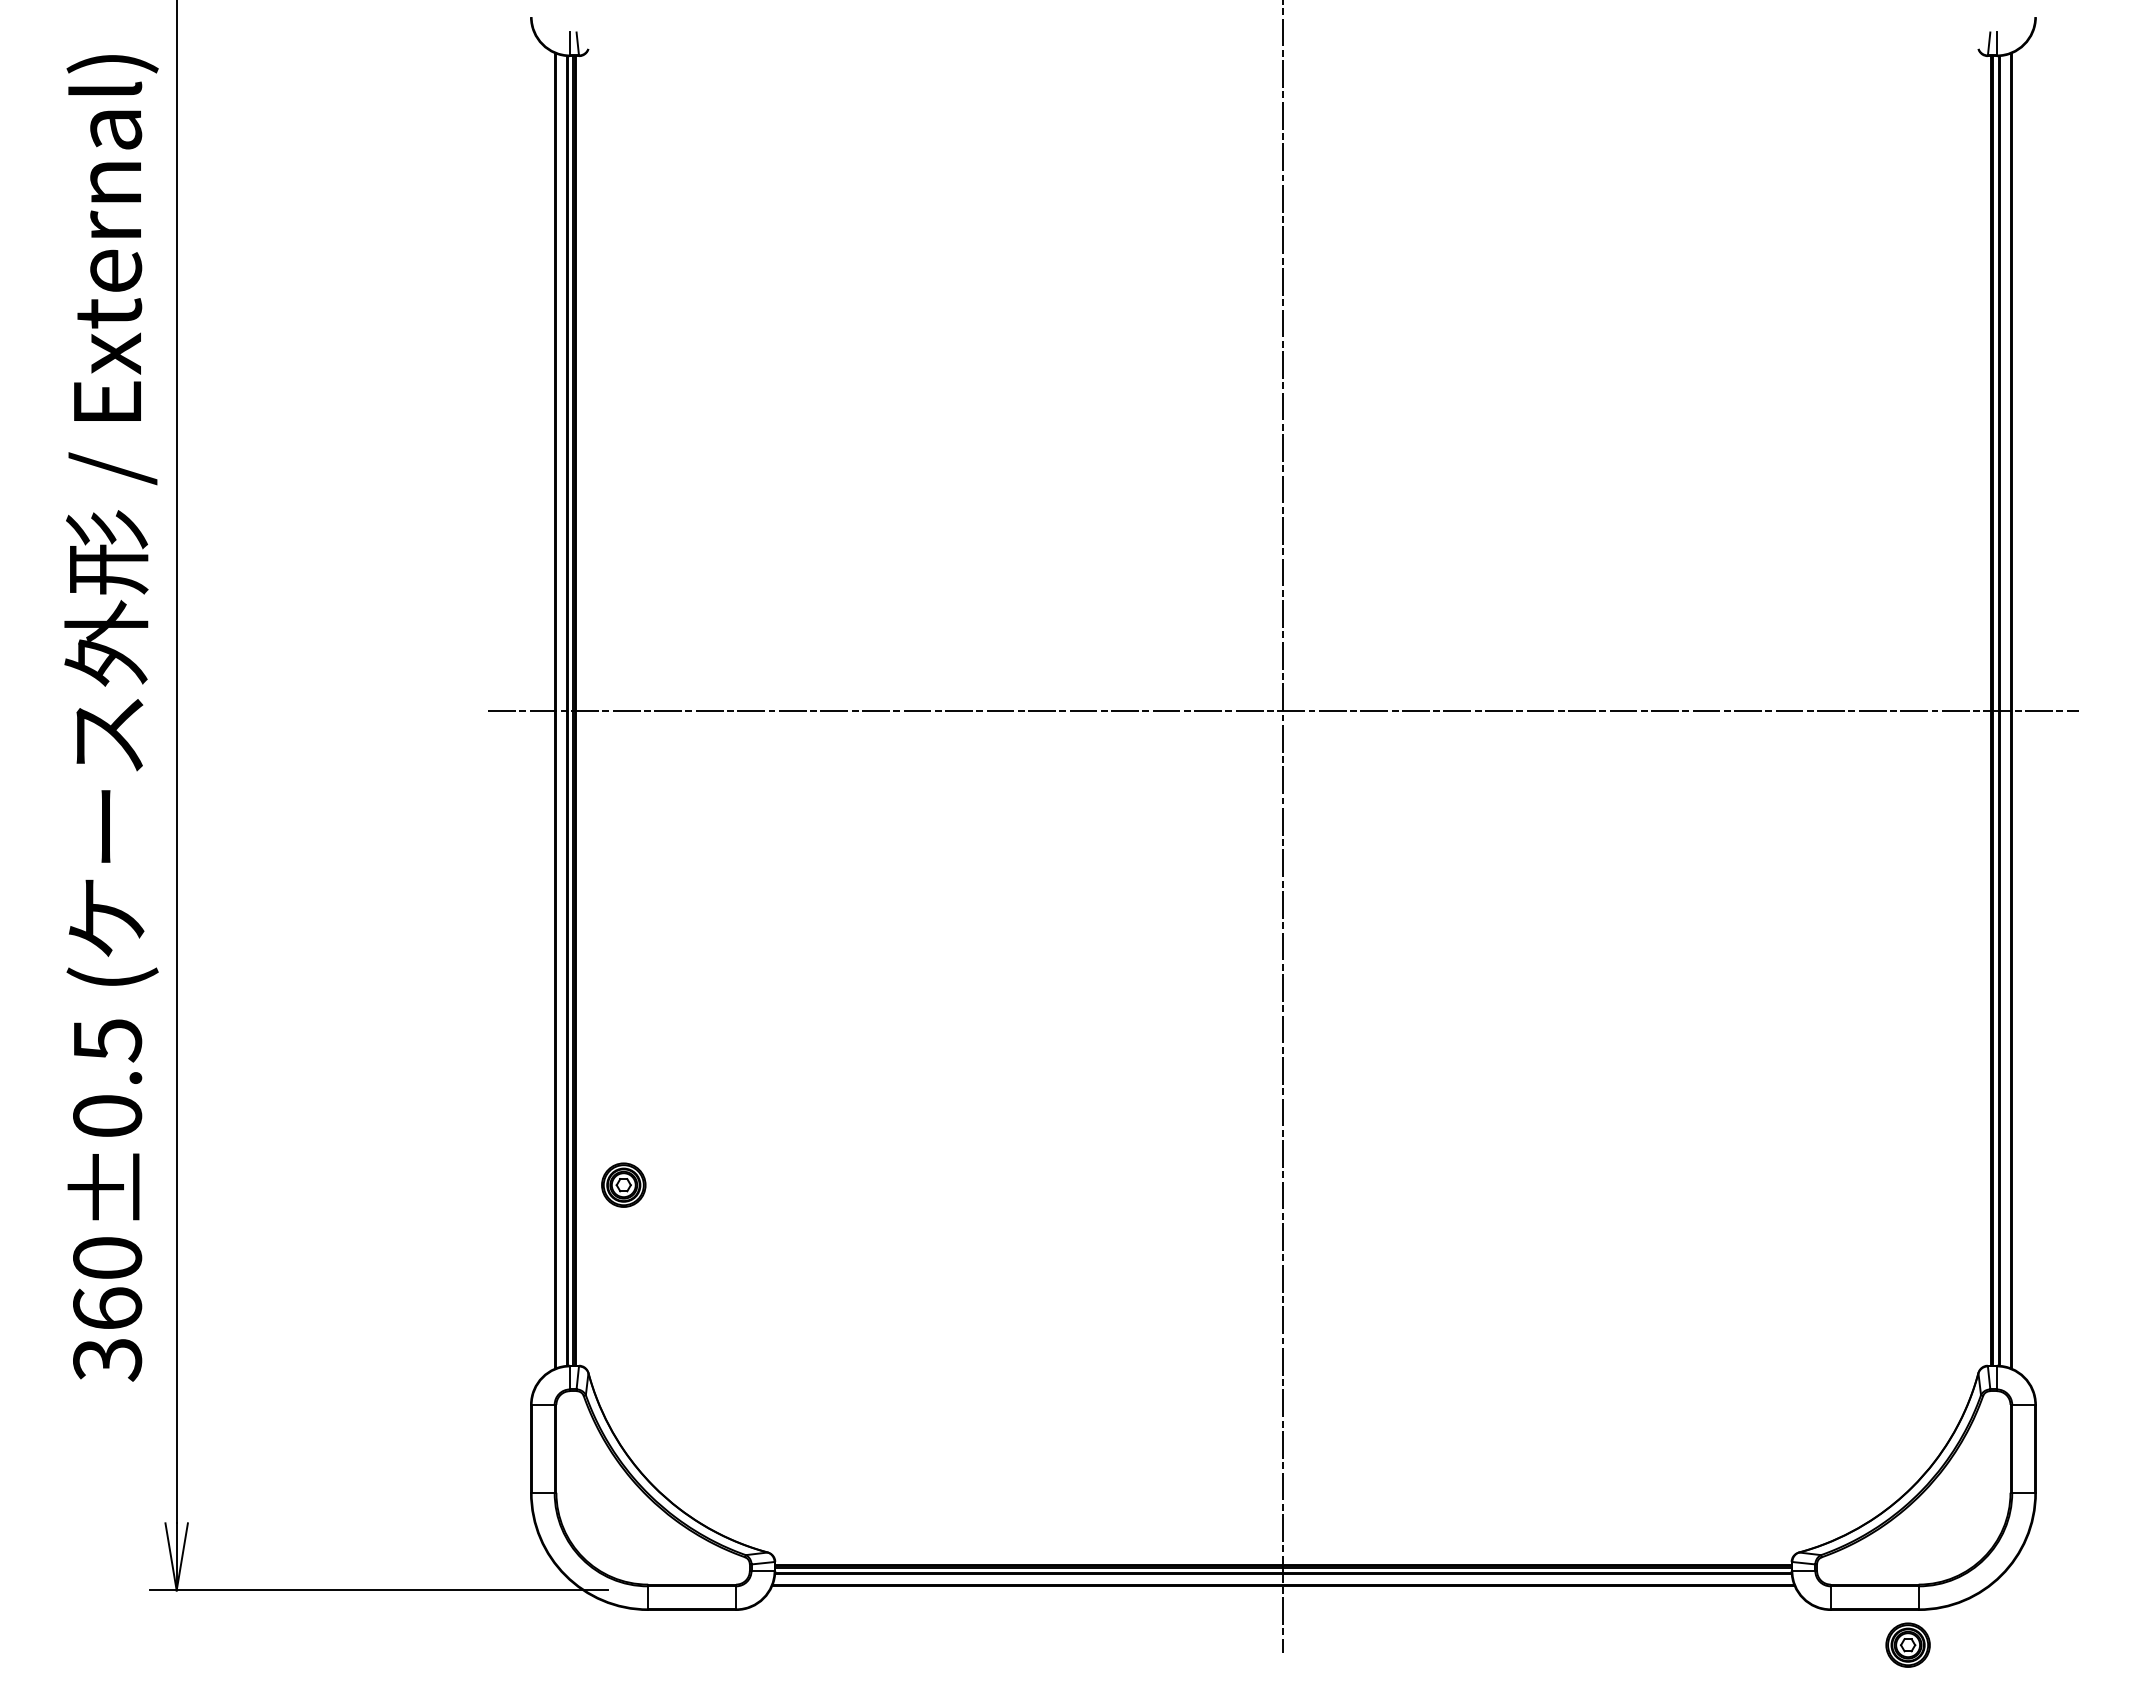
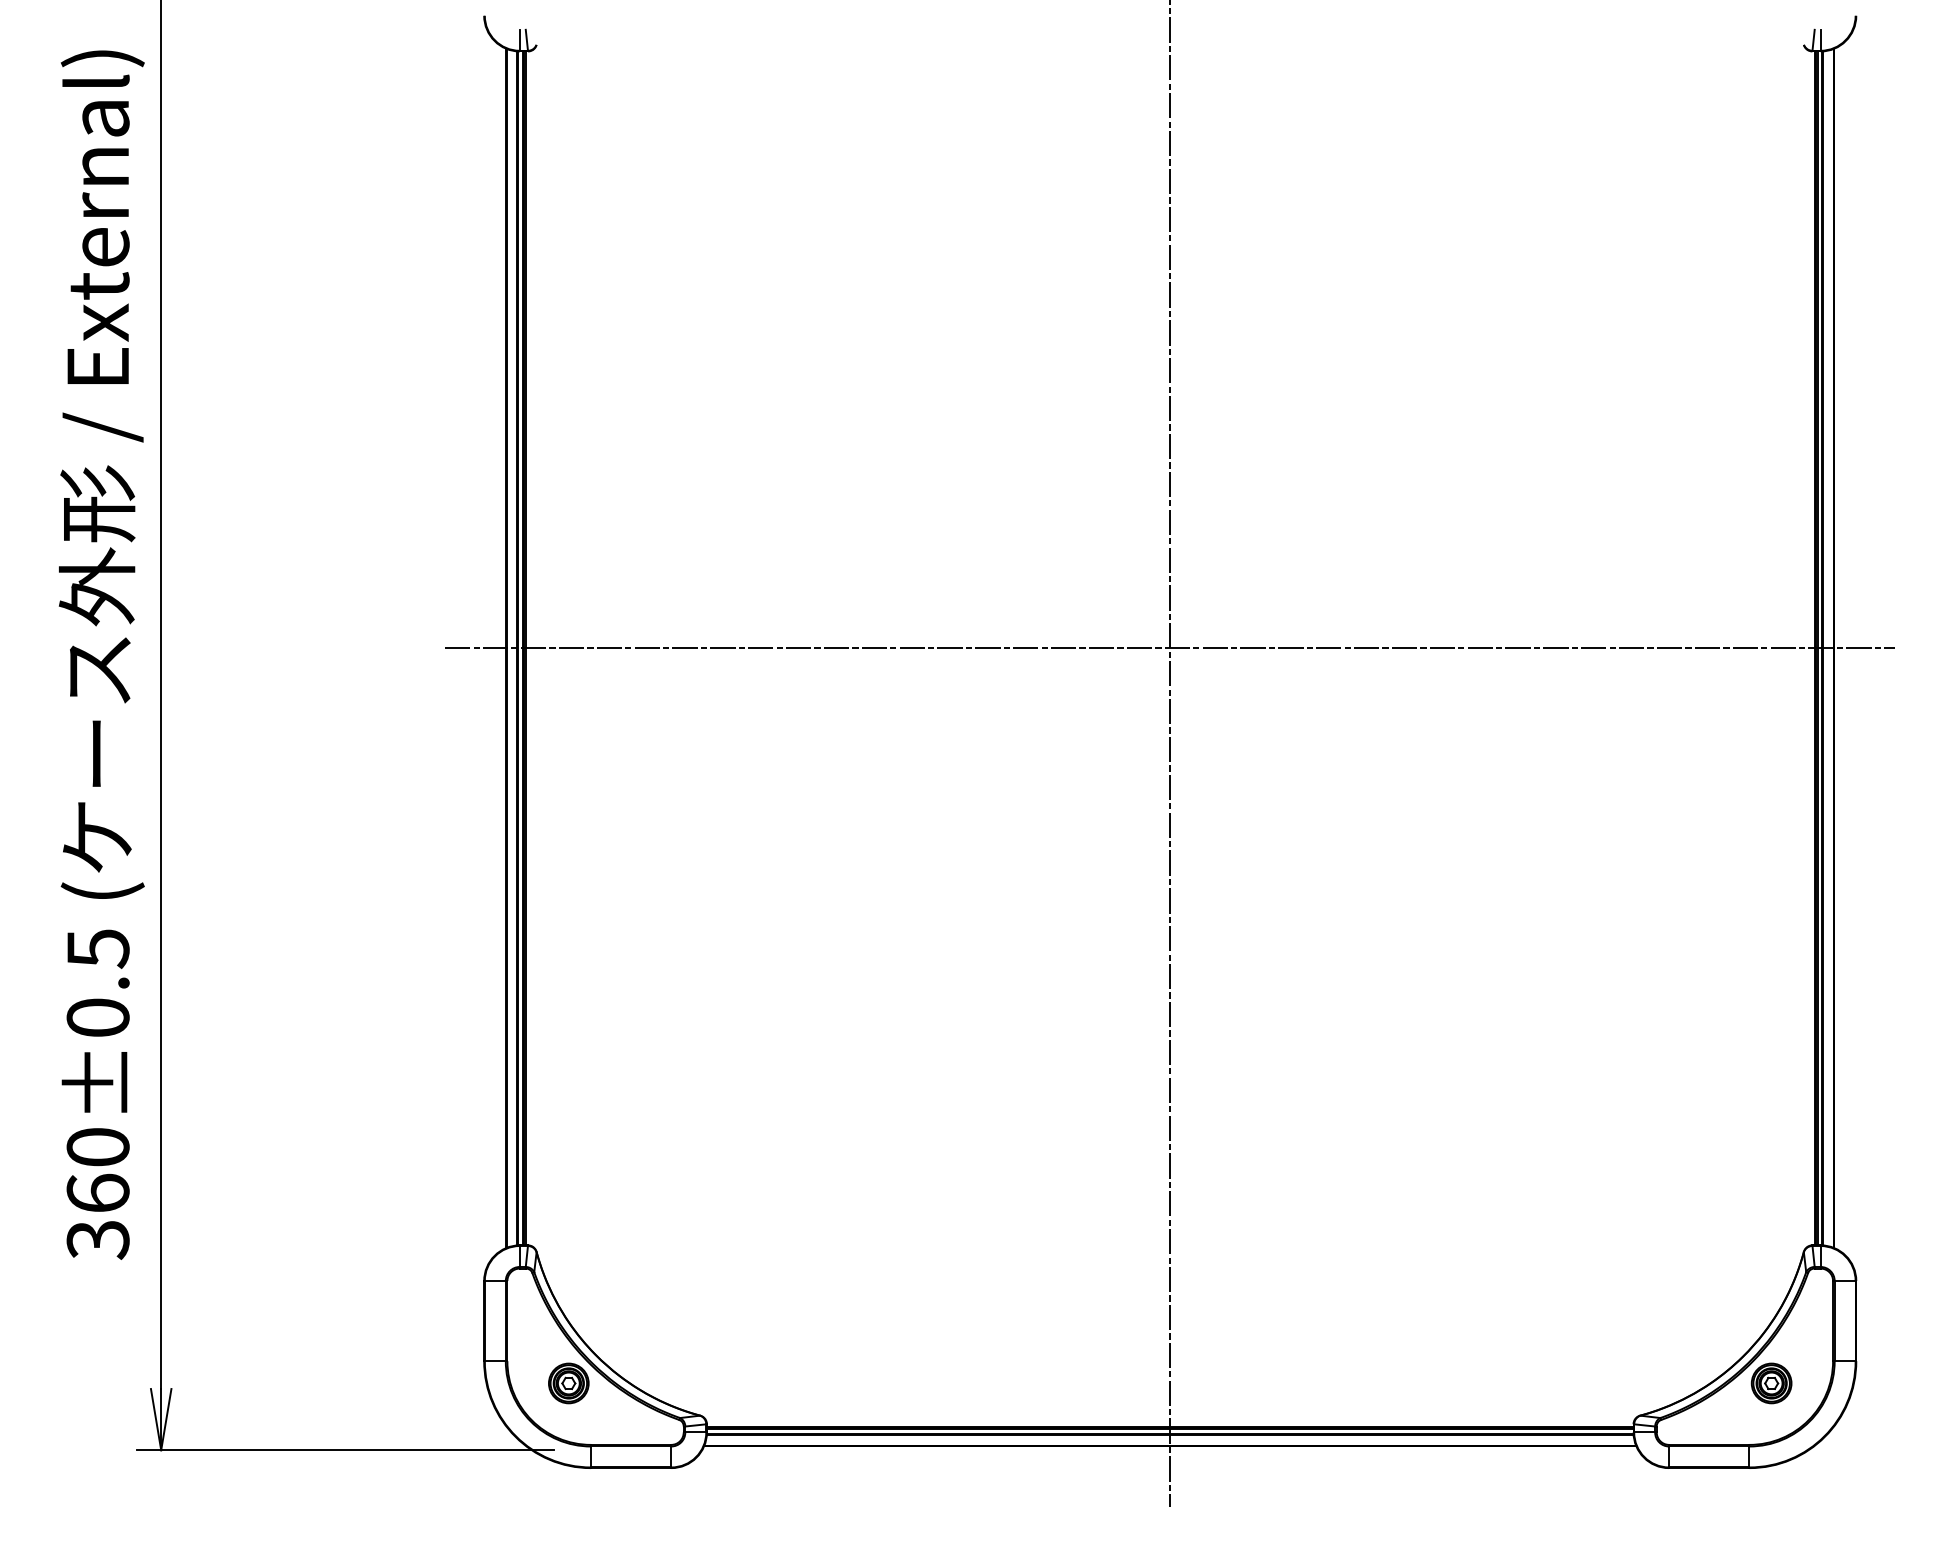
part: (623, 1184) -> (568, 1382), moved
part: (1907, 1644) -> (1771, 1382), moved

